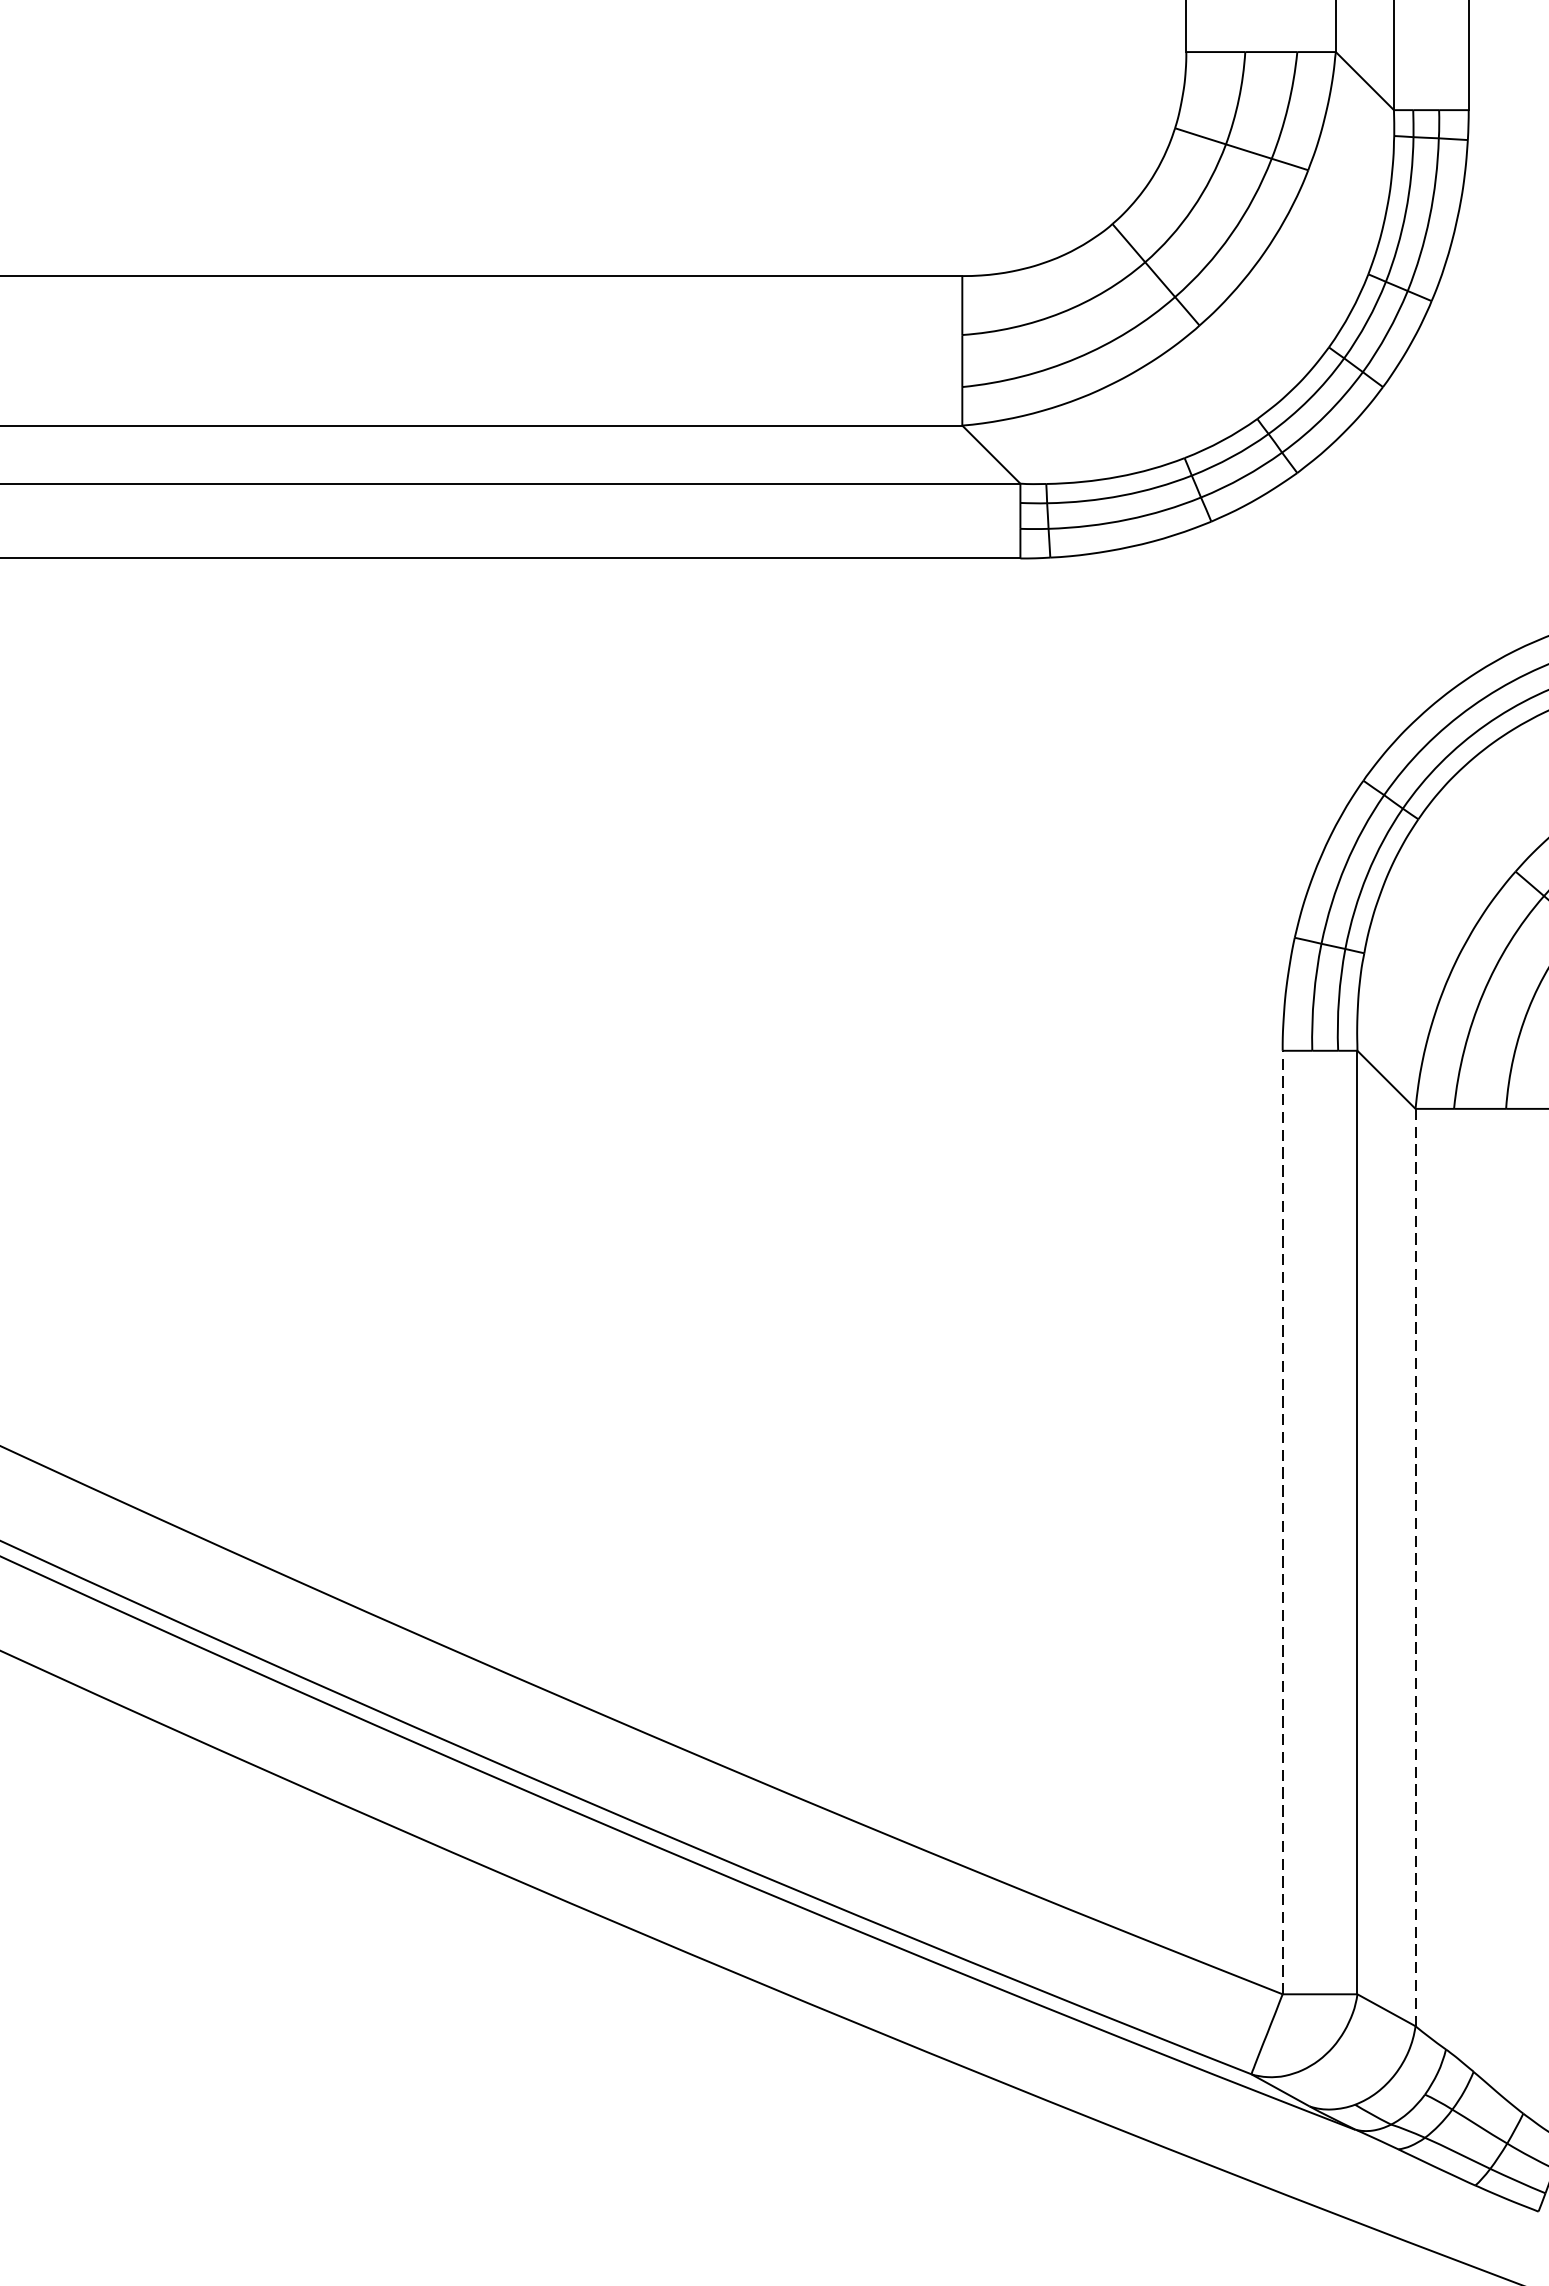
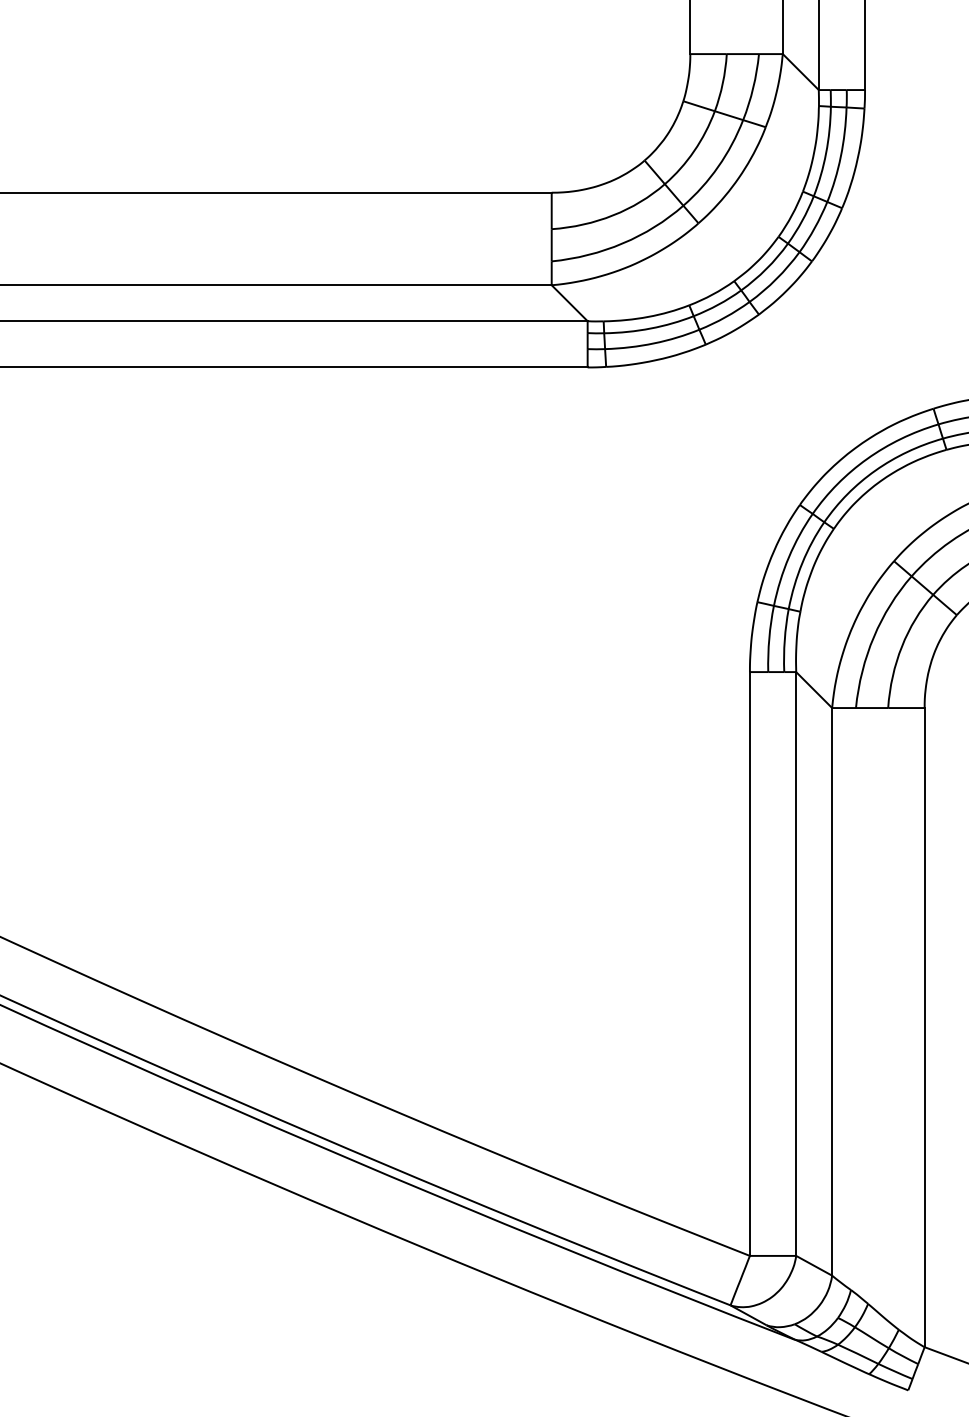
line: (1281, 1523) -> (749, 964), dashed -> solid
line: (1416, 1566) -> (832, 991), dashed -> solid

